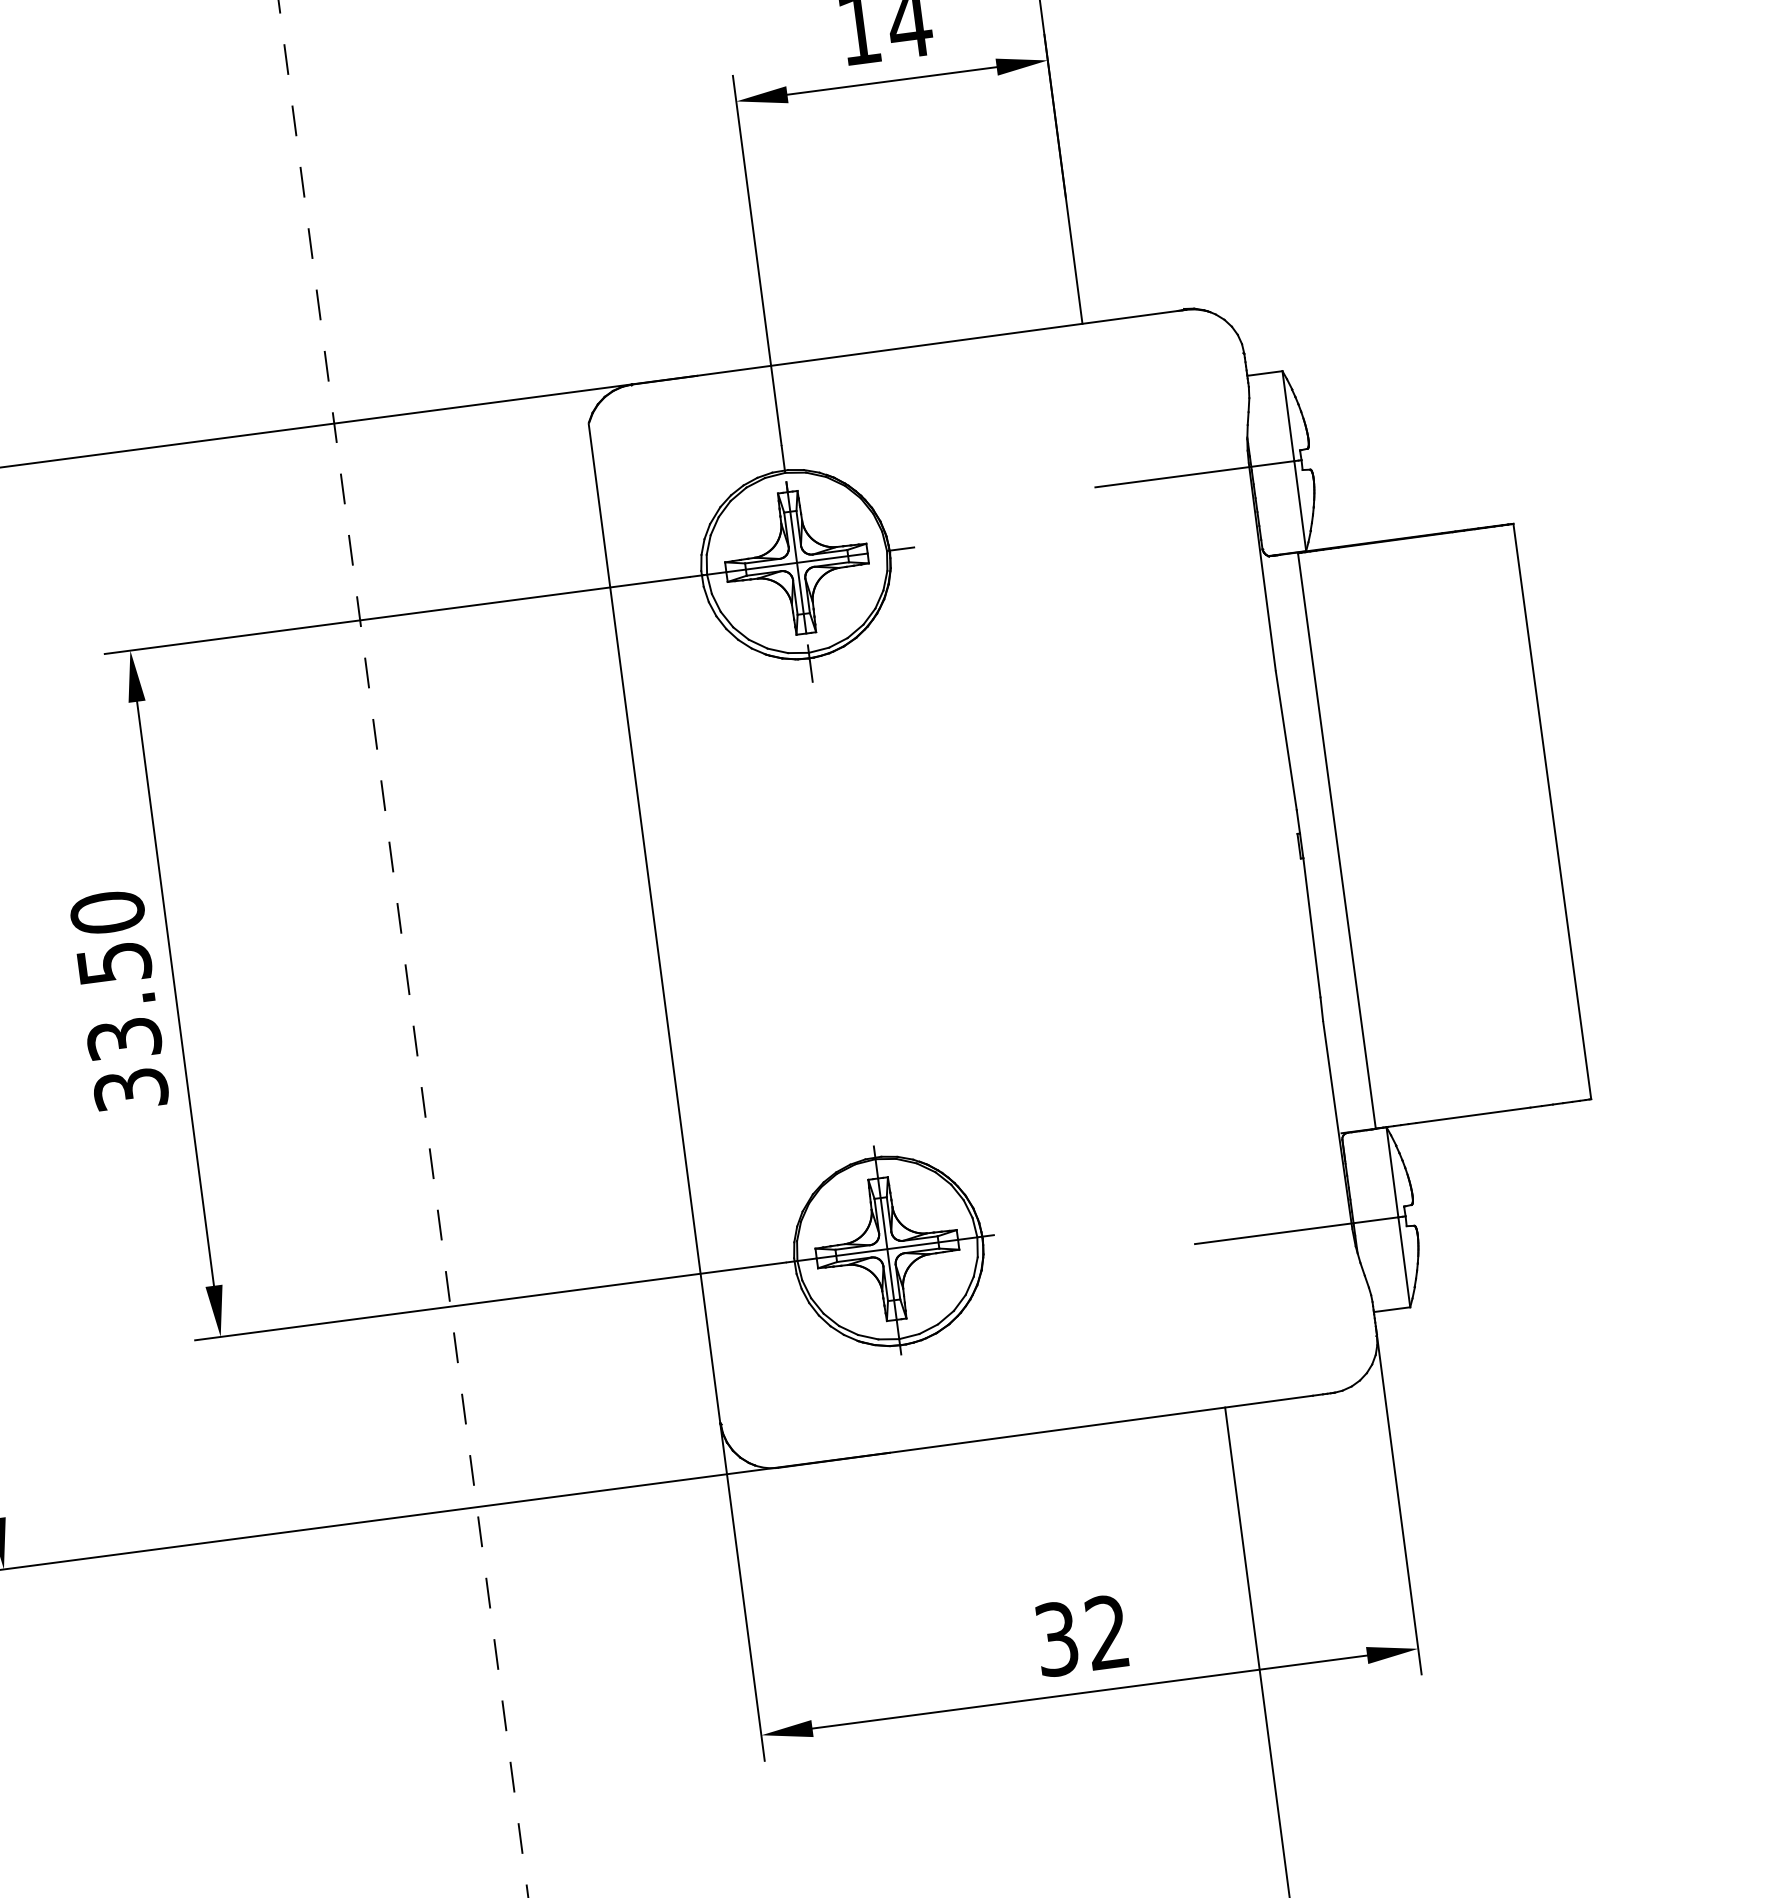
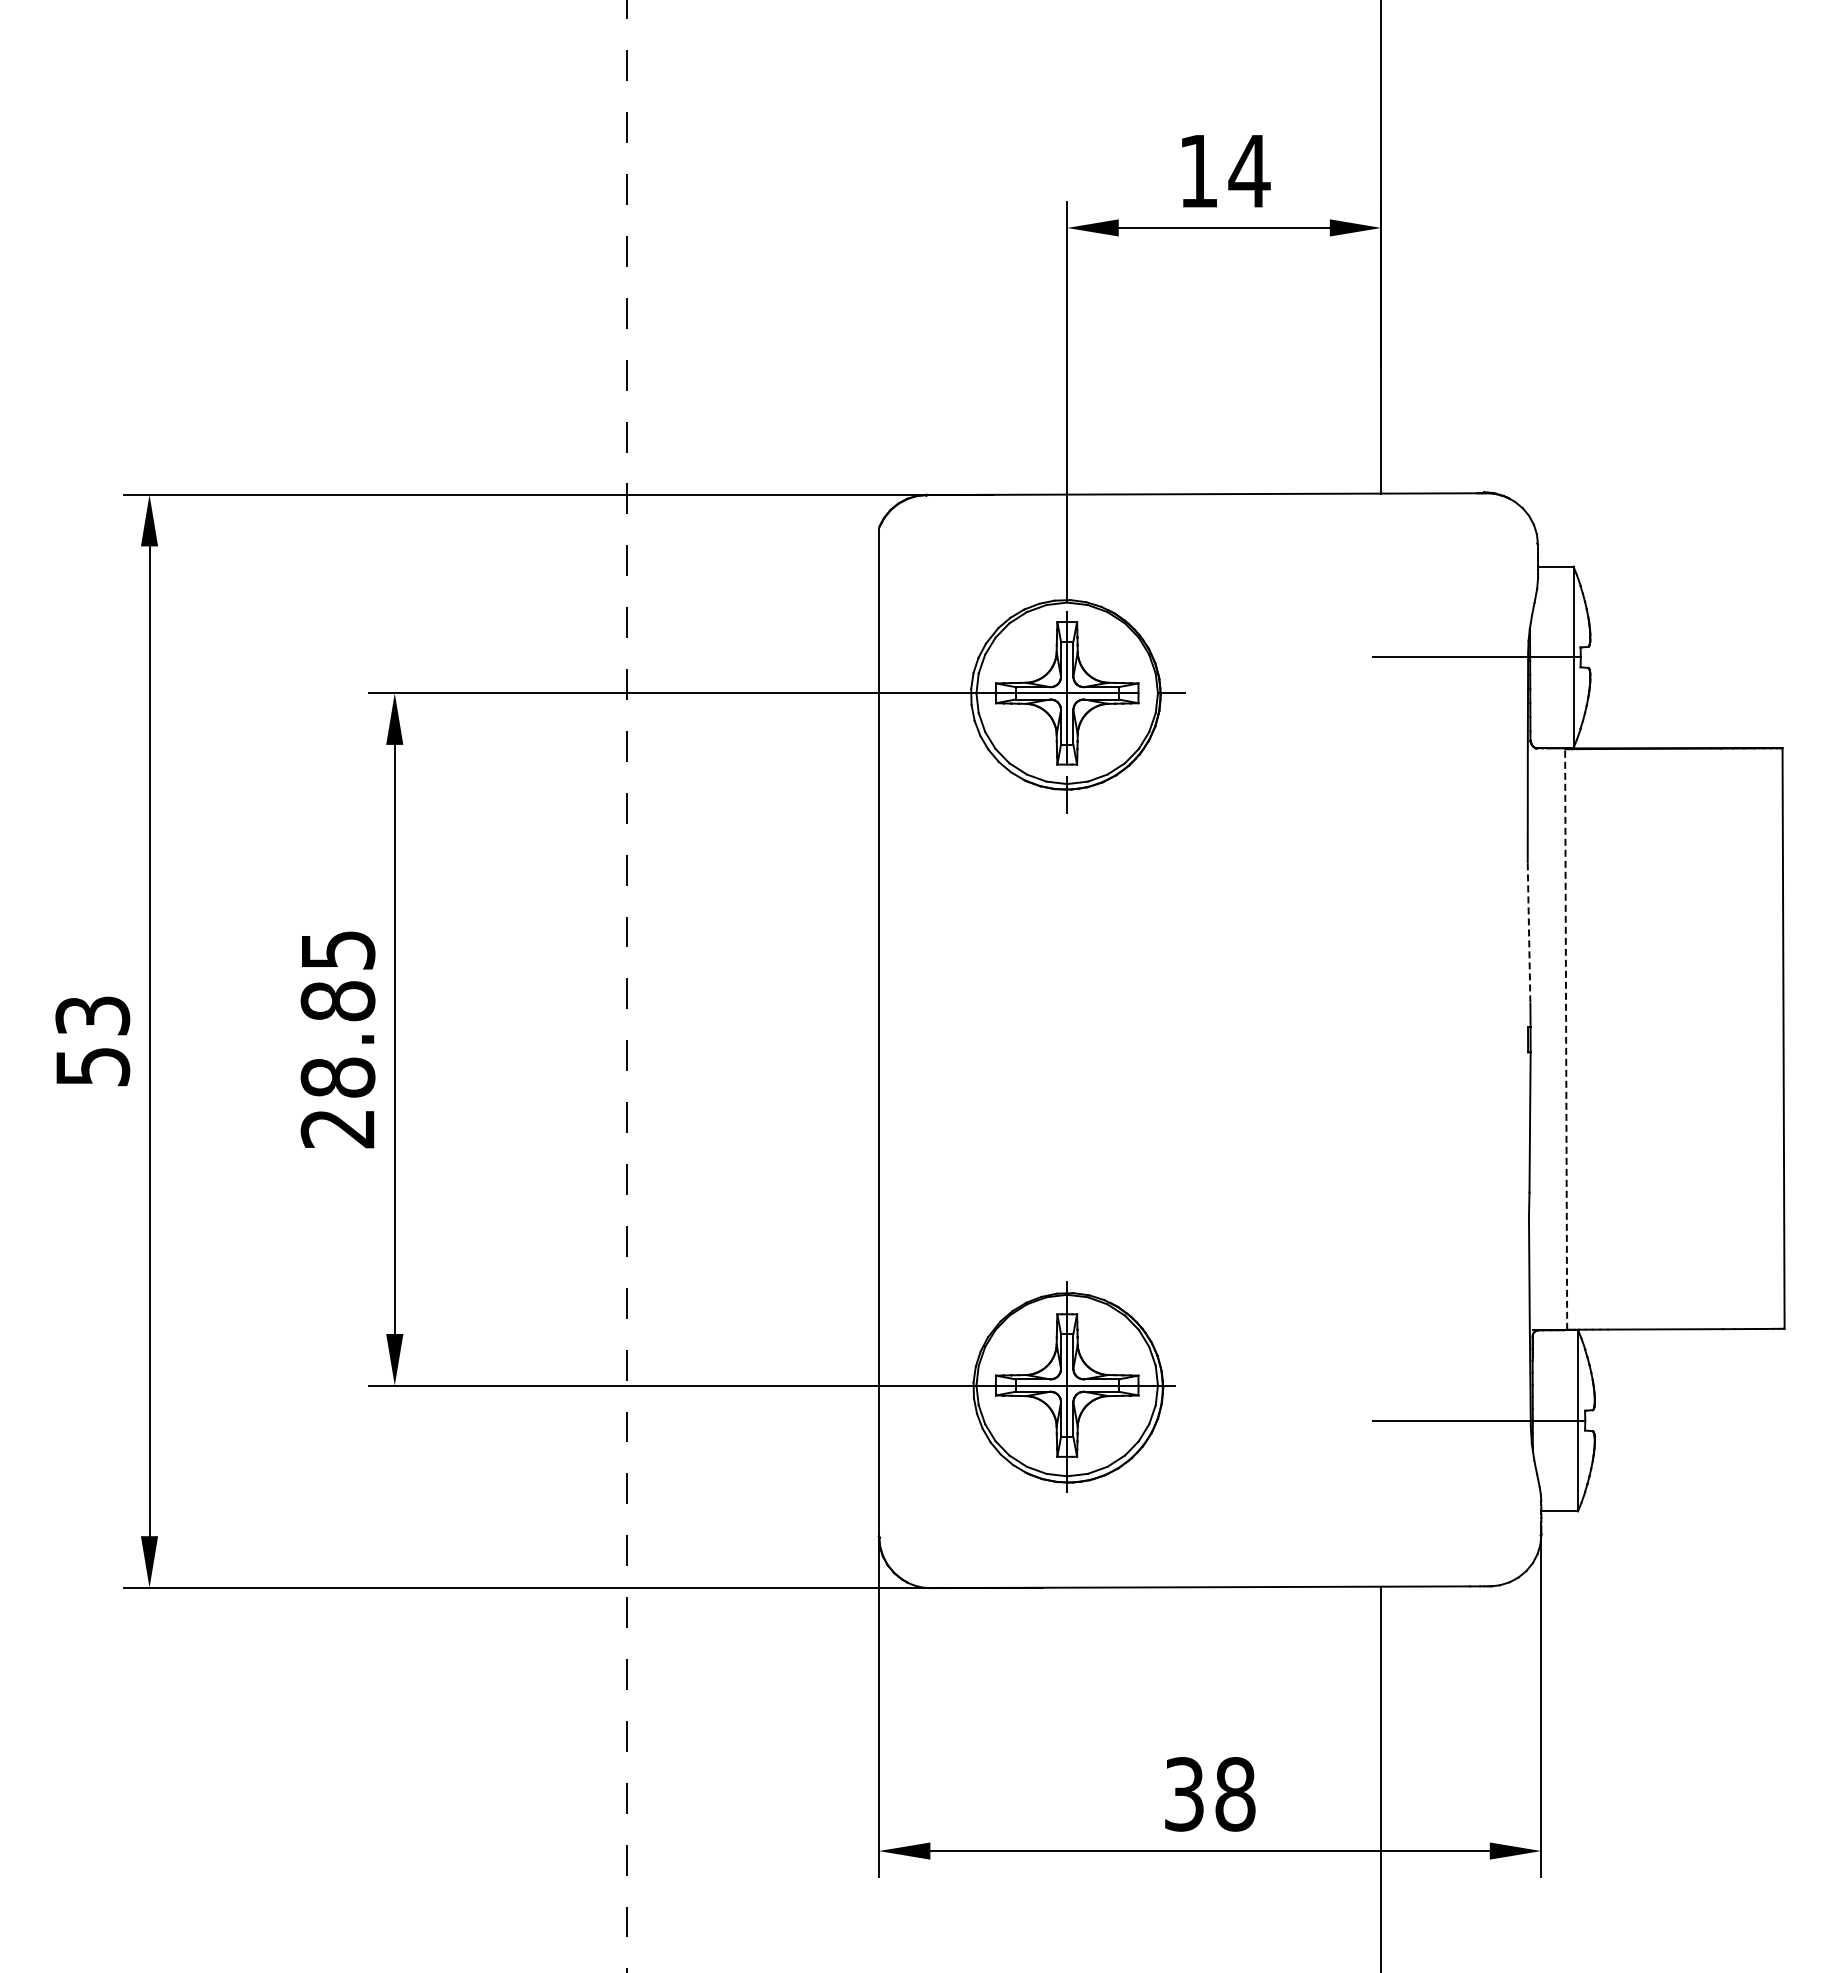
line: (1286, 741) -> (1529, 934), solid -> dashed
line: (1337, 840) -> (1566, 1039), solid -> dashed
text: (118, 1001) -> (337, 1039), 33.50 -> 28.85
text: (1107, 1632) -> (1235, 1794), 32 -> 38

